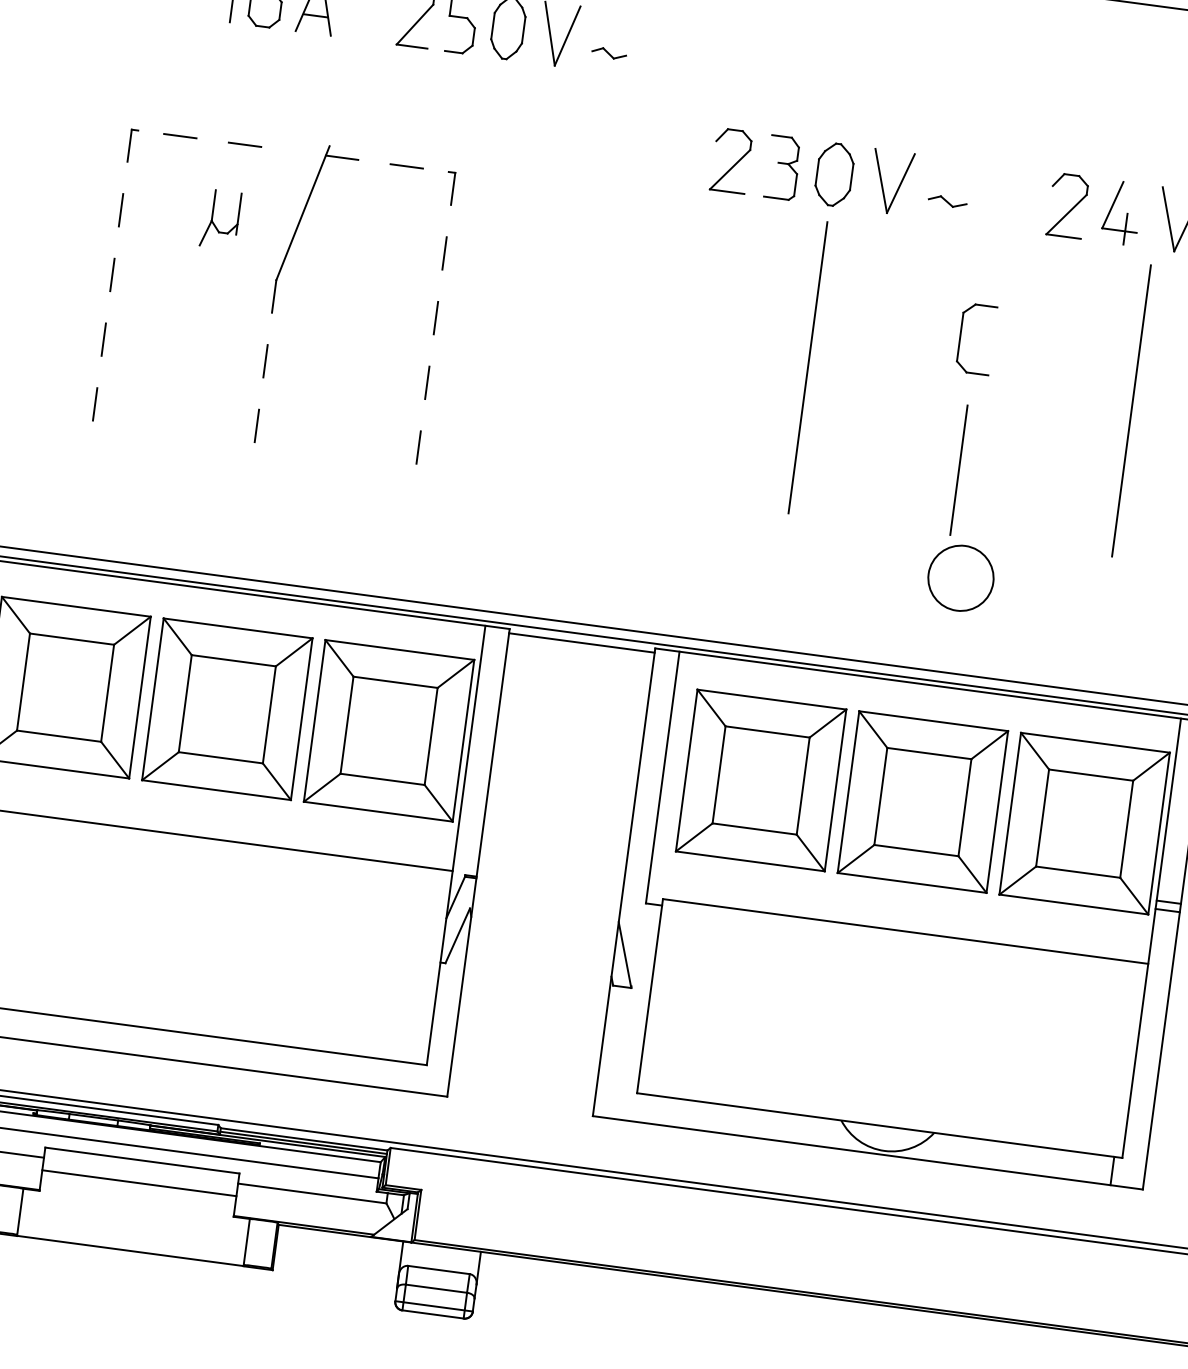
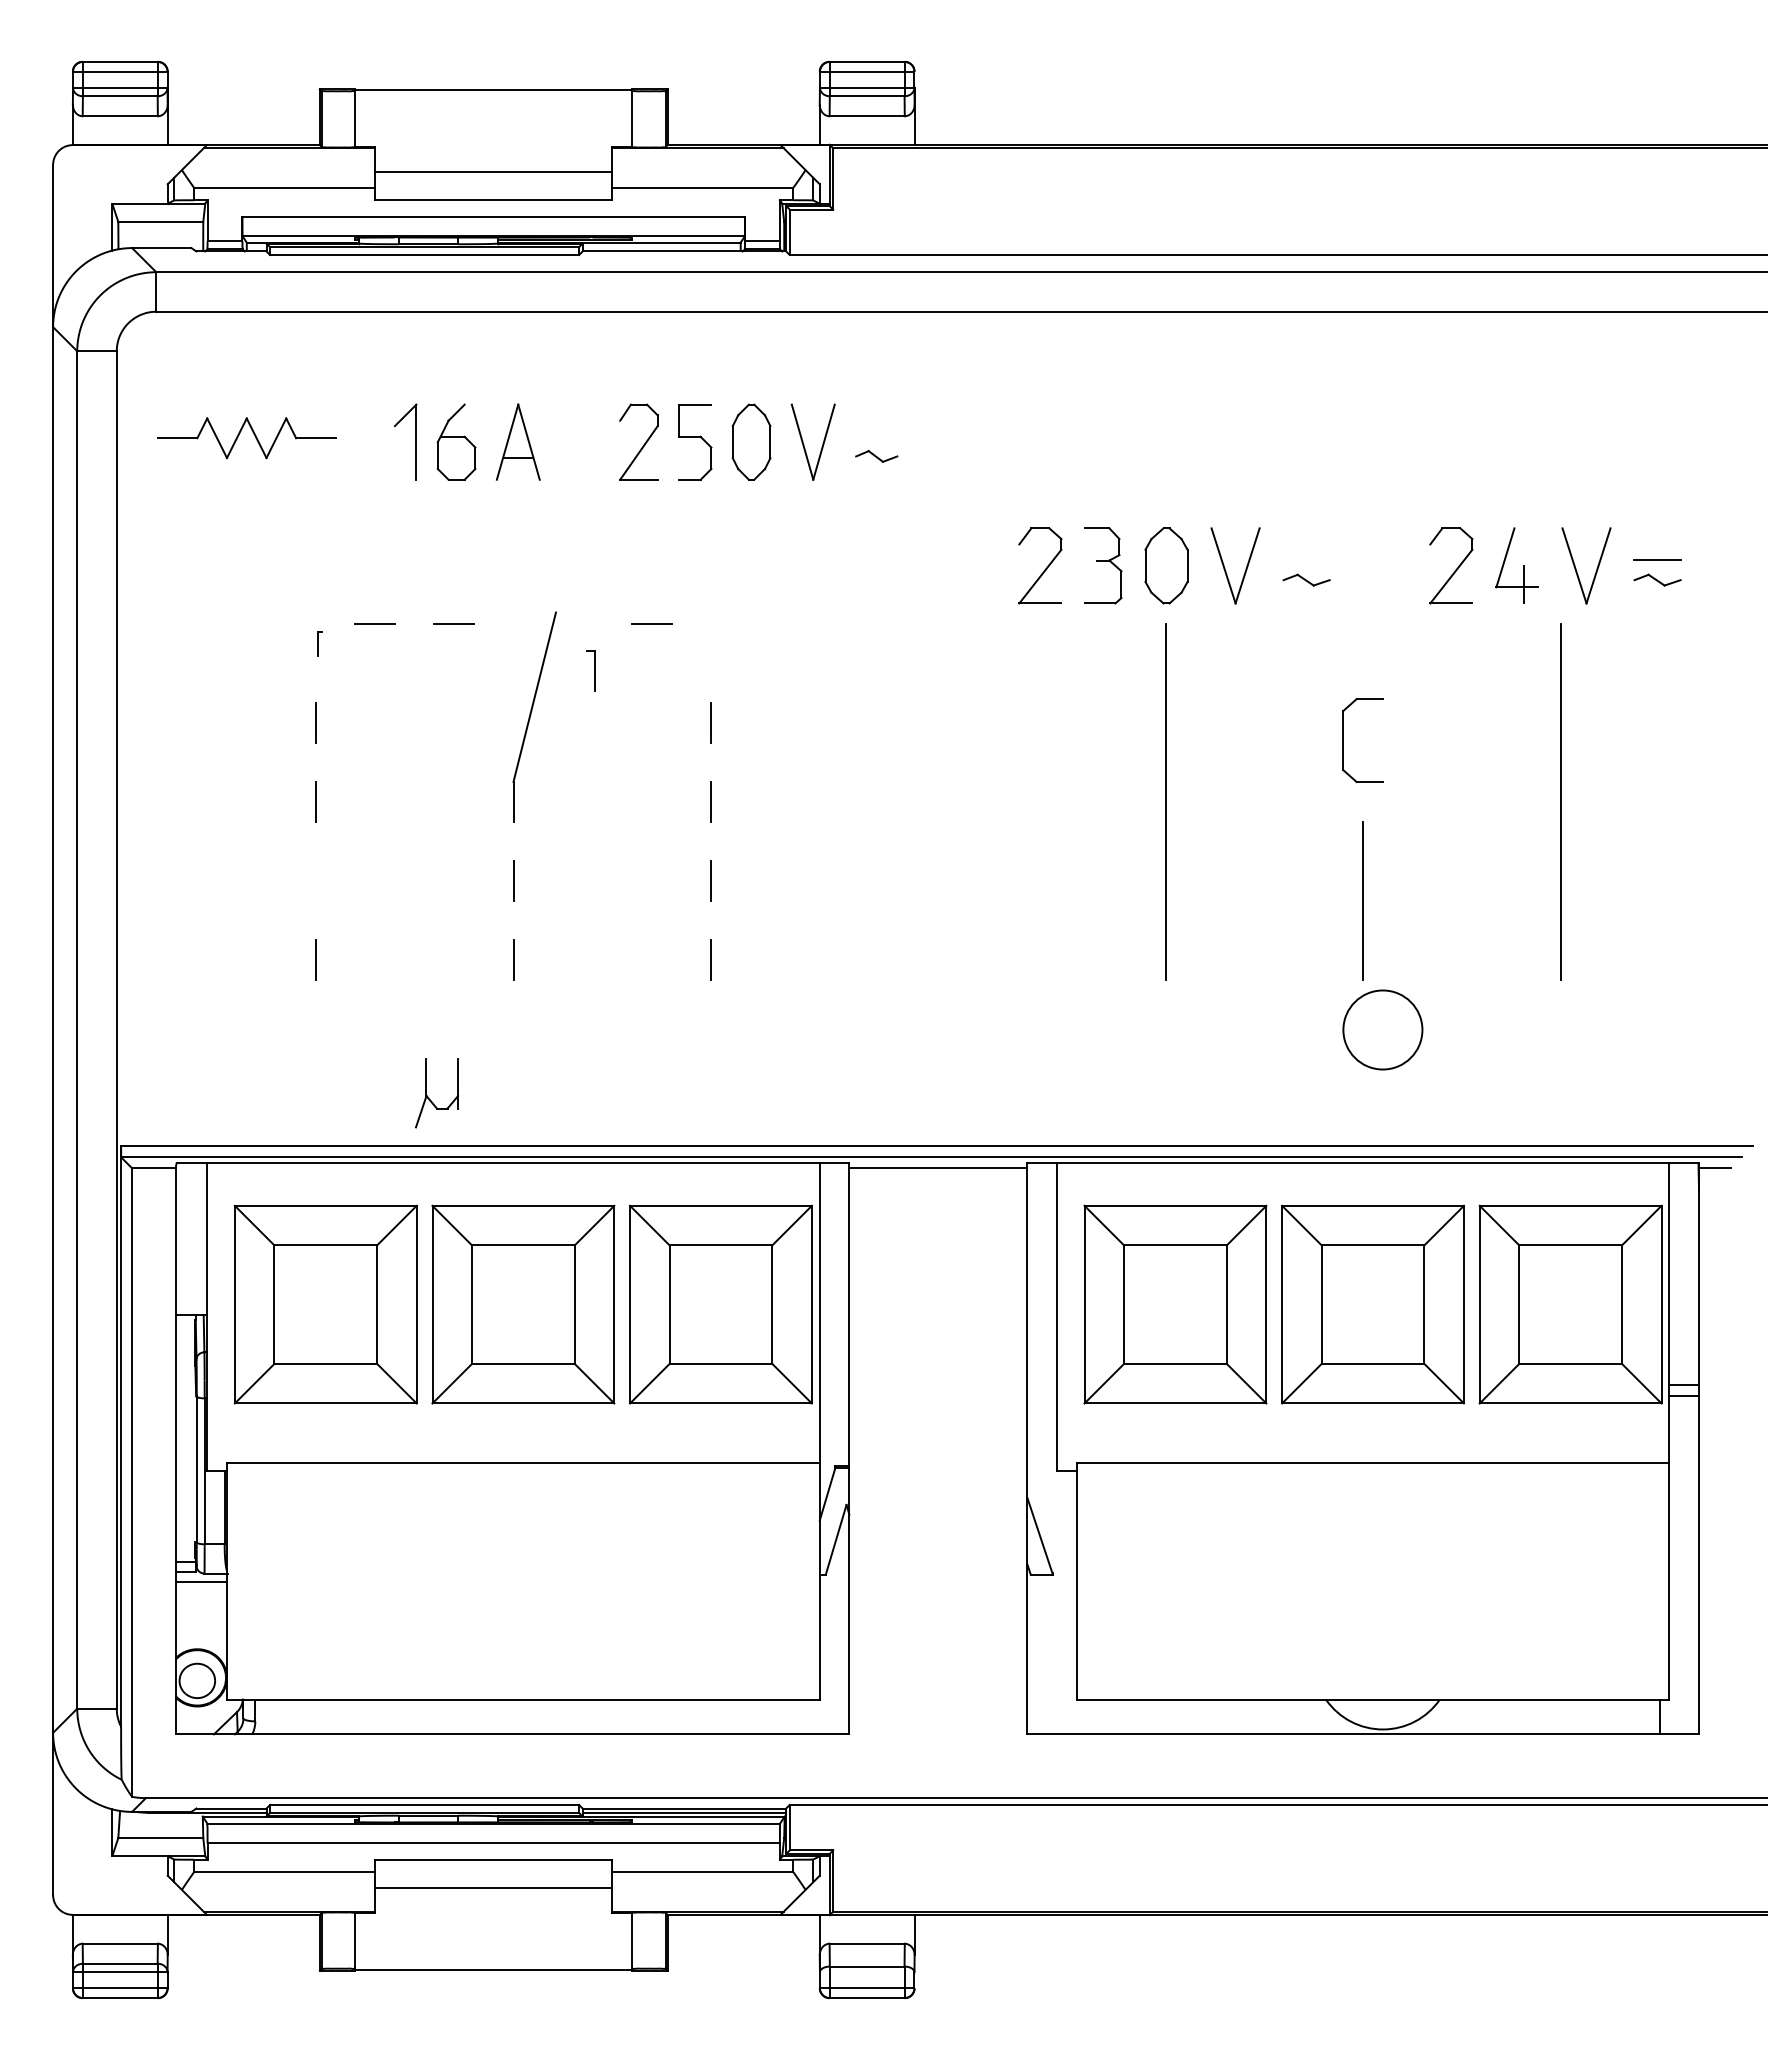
part: (132, 145) -> (319, 643), size x0.6
line: (341, 157) -> (572, 624), removed
part: (449, 188) -> (590, 670), moved
part: (214, 224) -> (430, 1099), moved
line: (103, 339) -> (315, 880), removed

